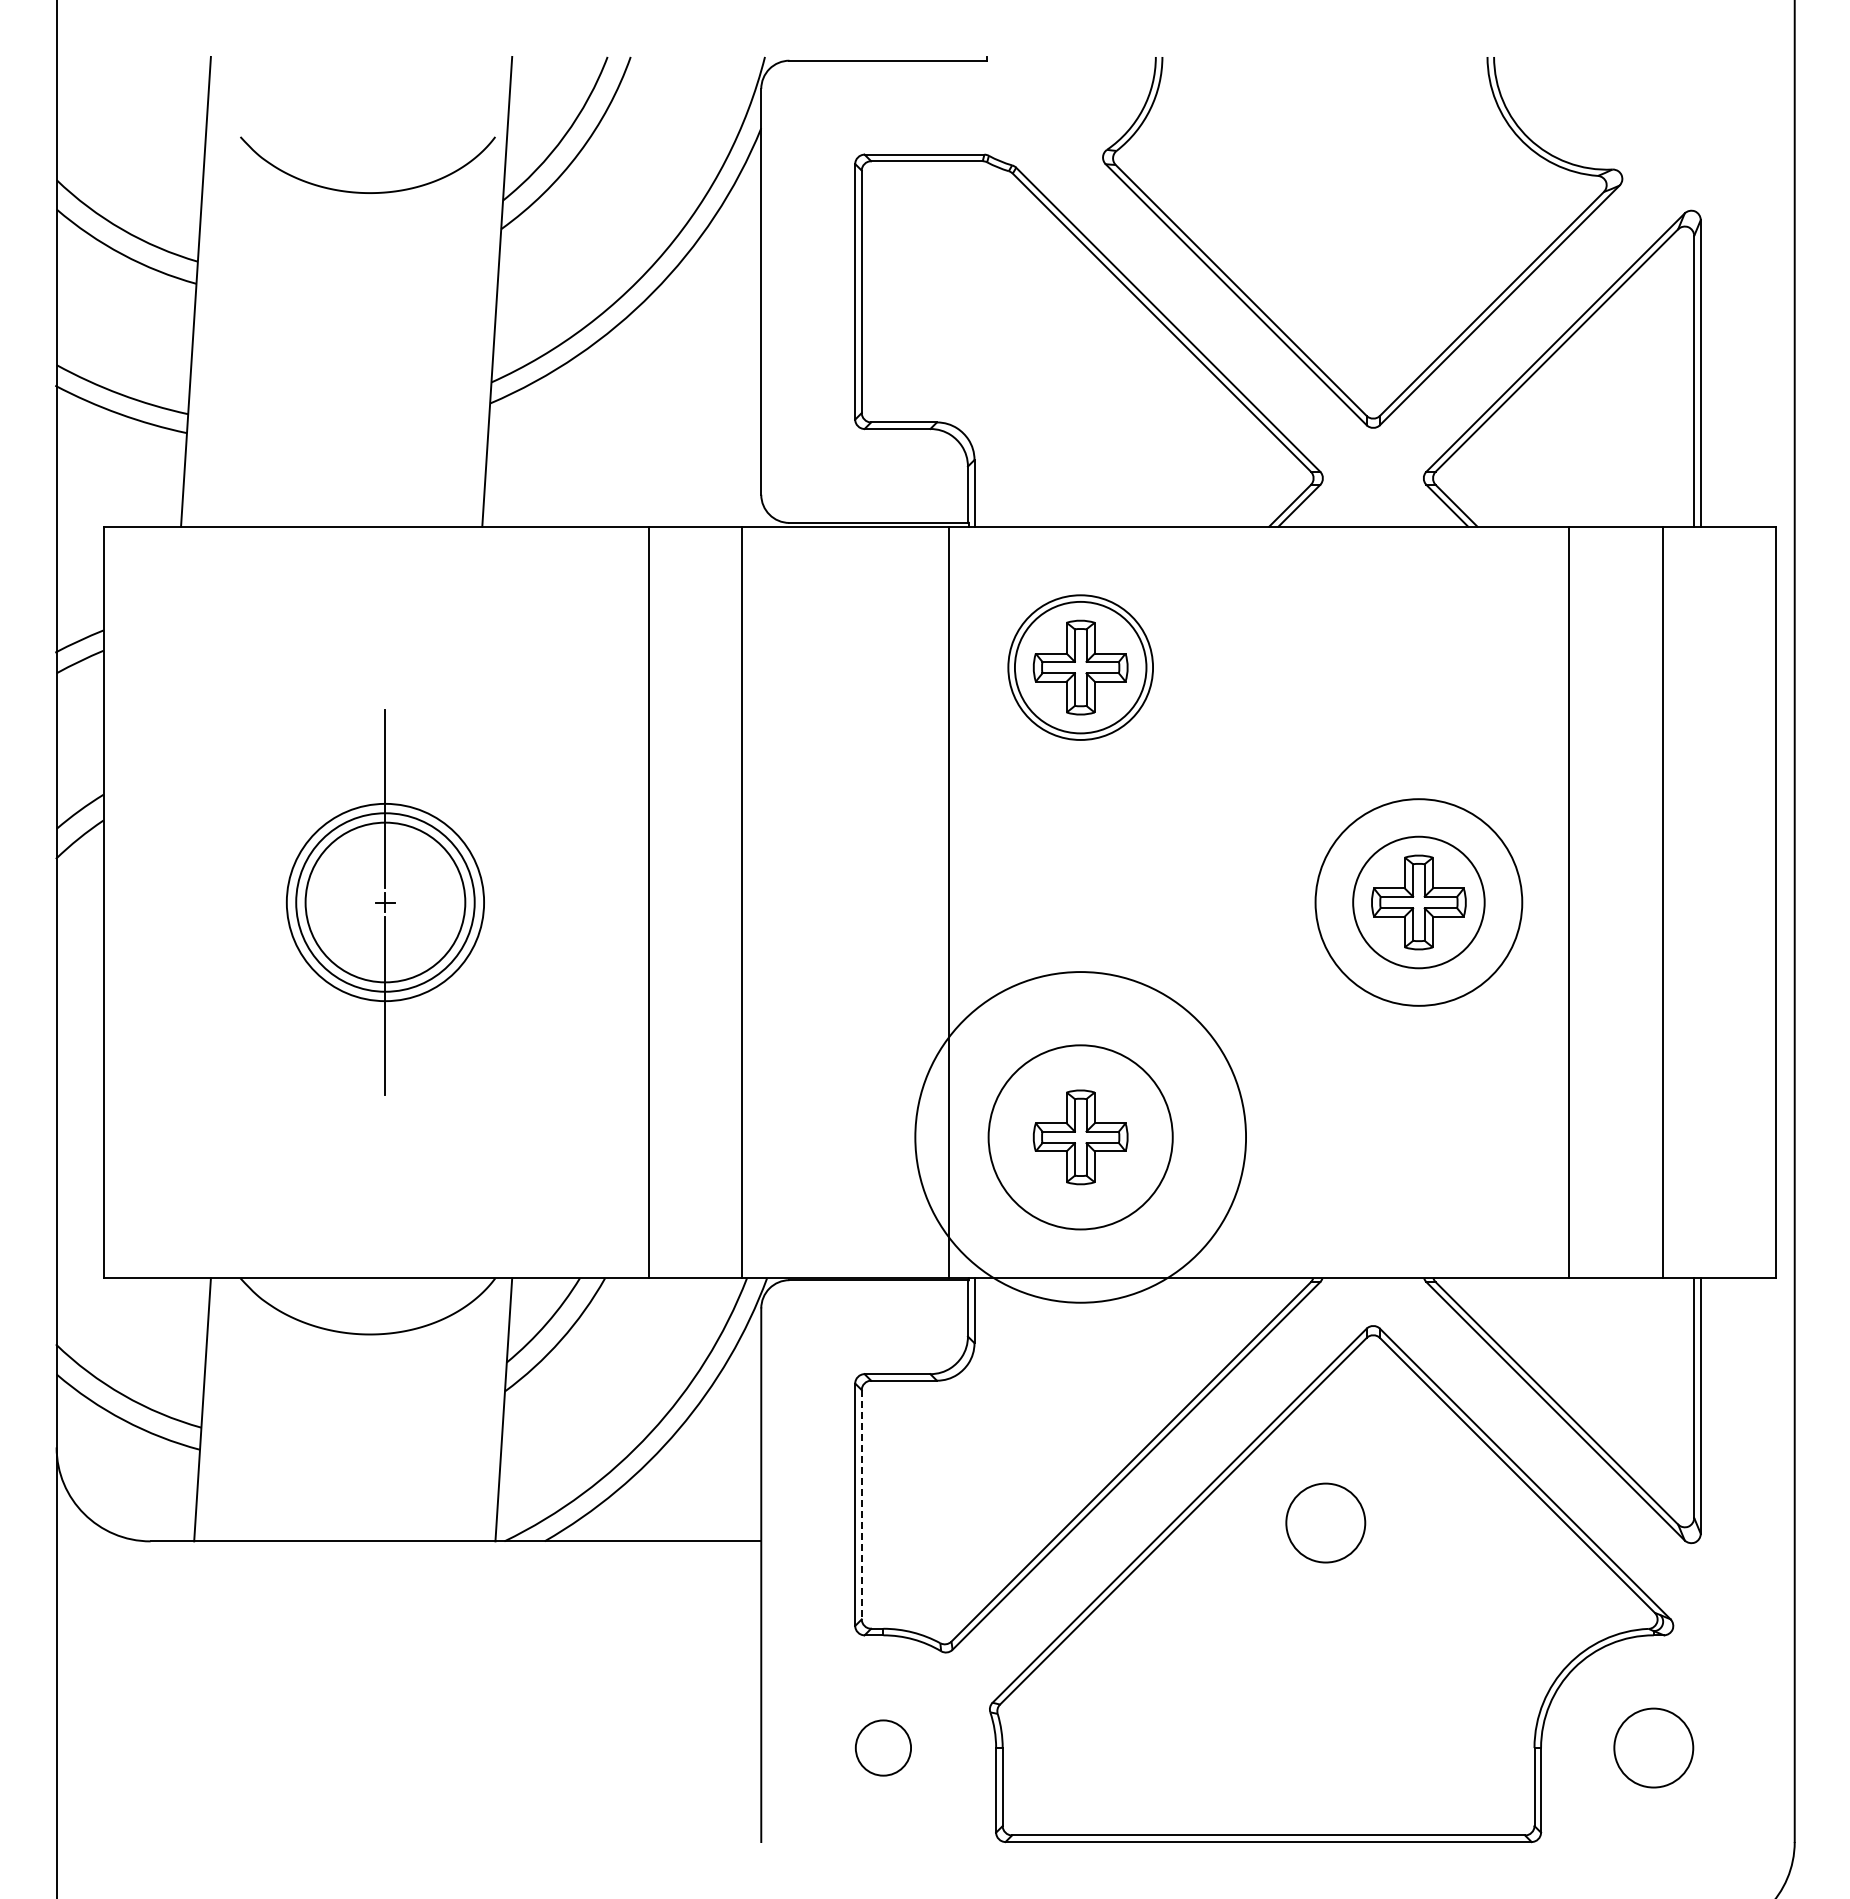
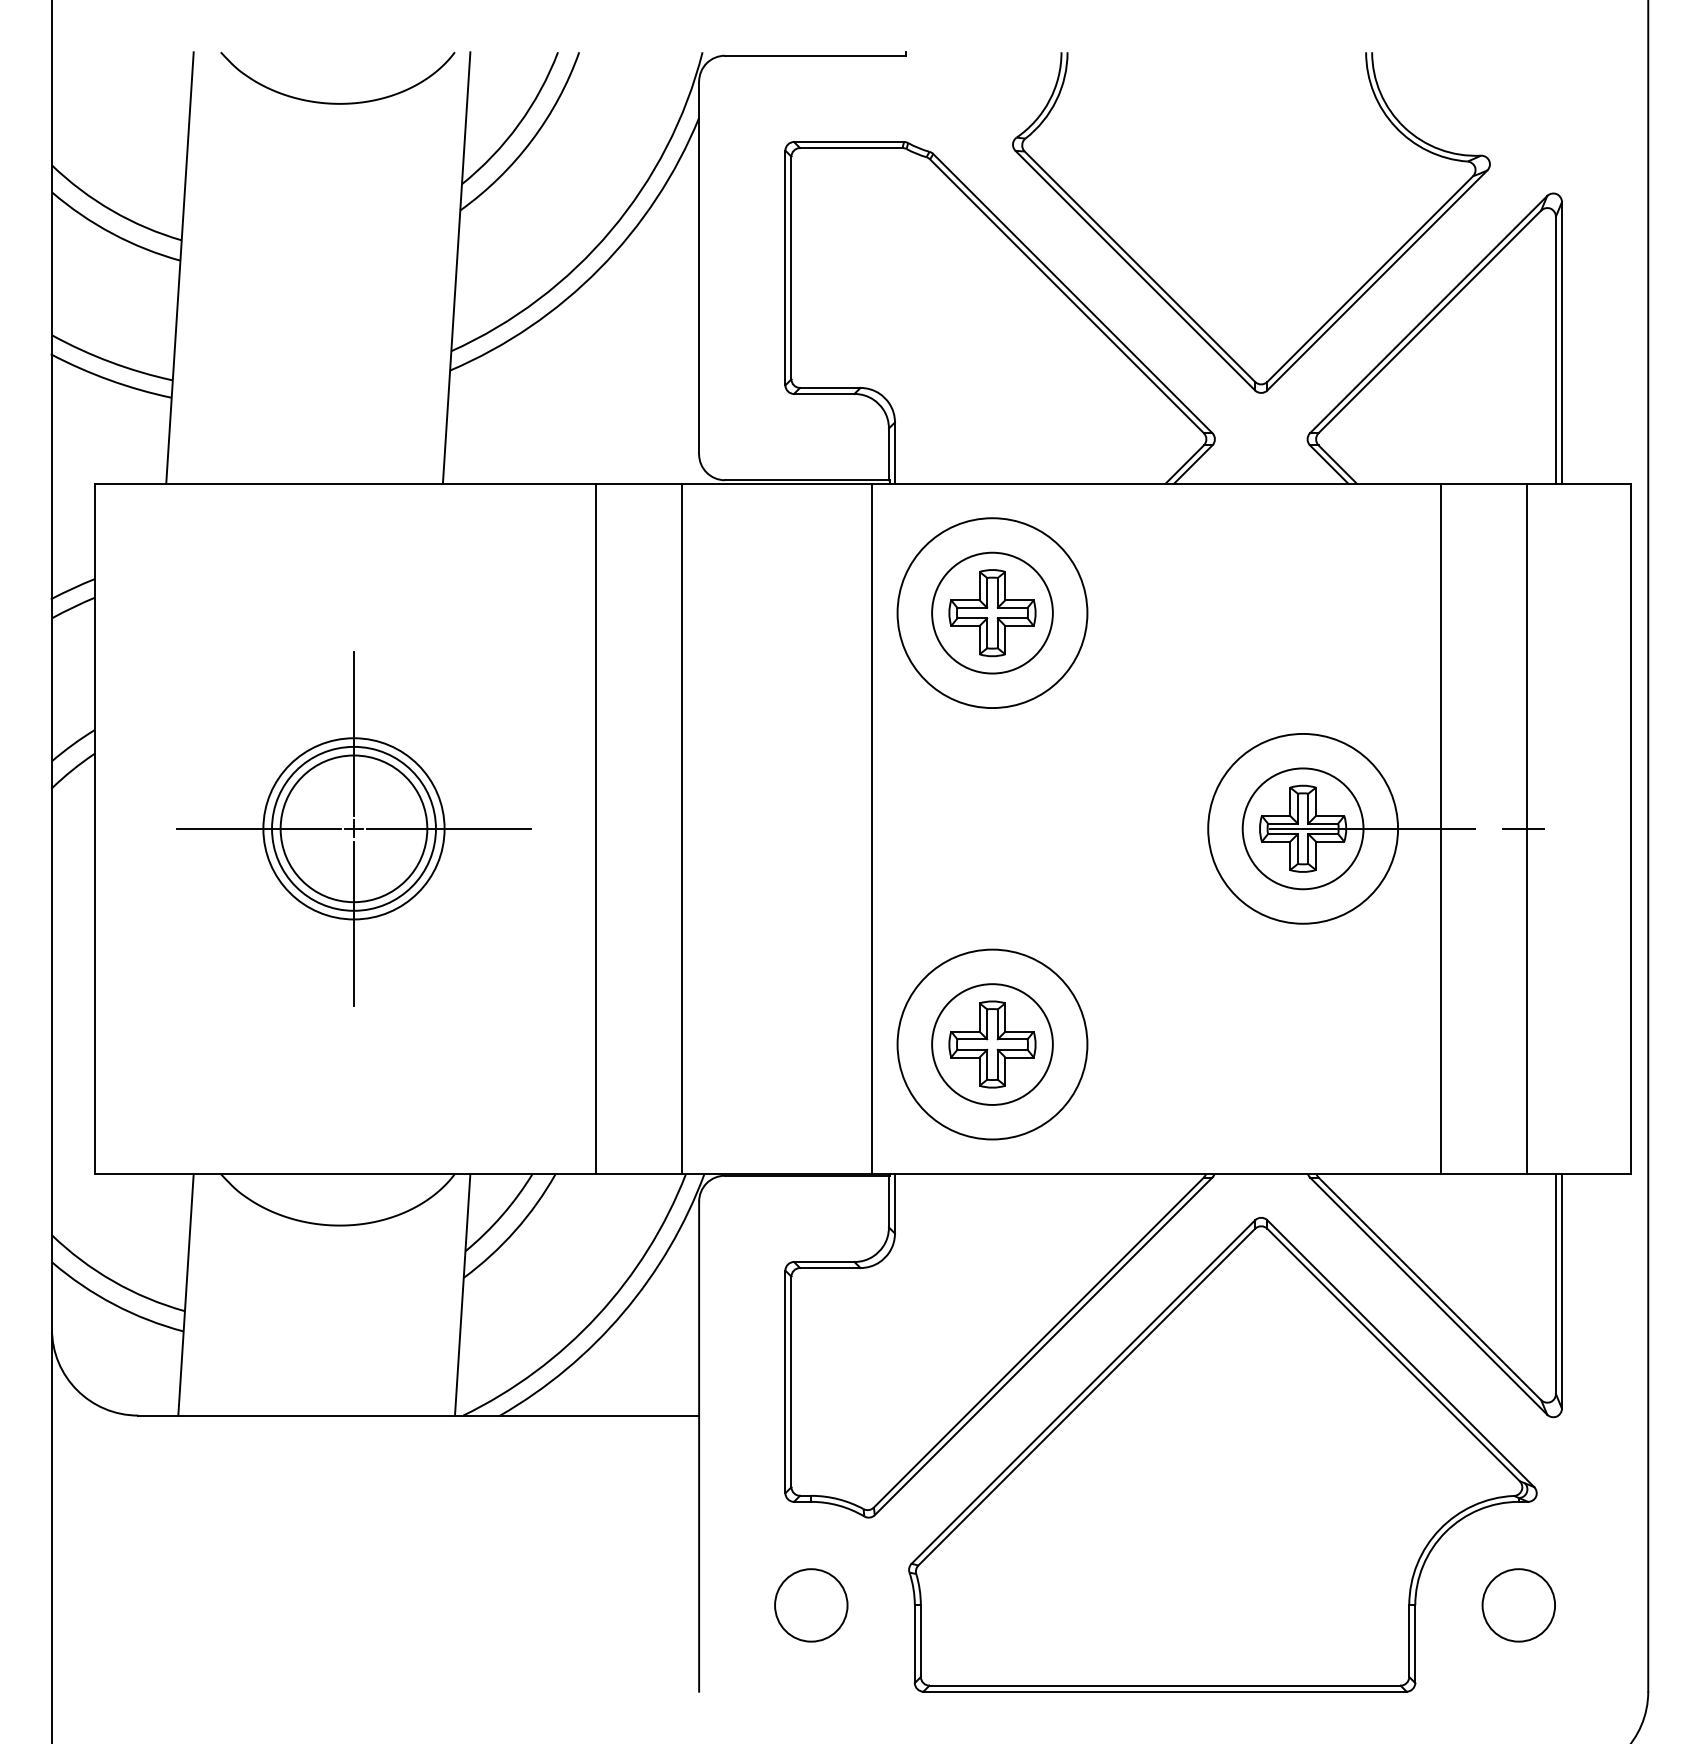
curve: (367, 192) -> (337, 103), moved
circle: (1080, 667) -> (992, 613), size x1.43
line: (281, 902) -> (258, 828), added
line: (488, 902) -> (448, 828), added
line: (1531, 902) -> (1406, 828), added
circle: (1080, 1137) -> (992, 1044), size x0.62
circle: (1080, 1137) -> (992, 1044), size x0.71
line: (861, 1504) -> (791, 1381), dashed -> solid
circle: (1325, 1522) -> (1217, 1398), removed
circle: (883, 1747) -> (811, 1604), size x1.43

